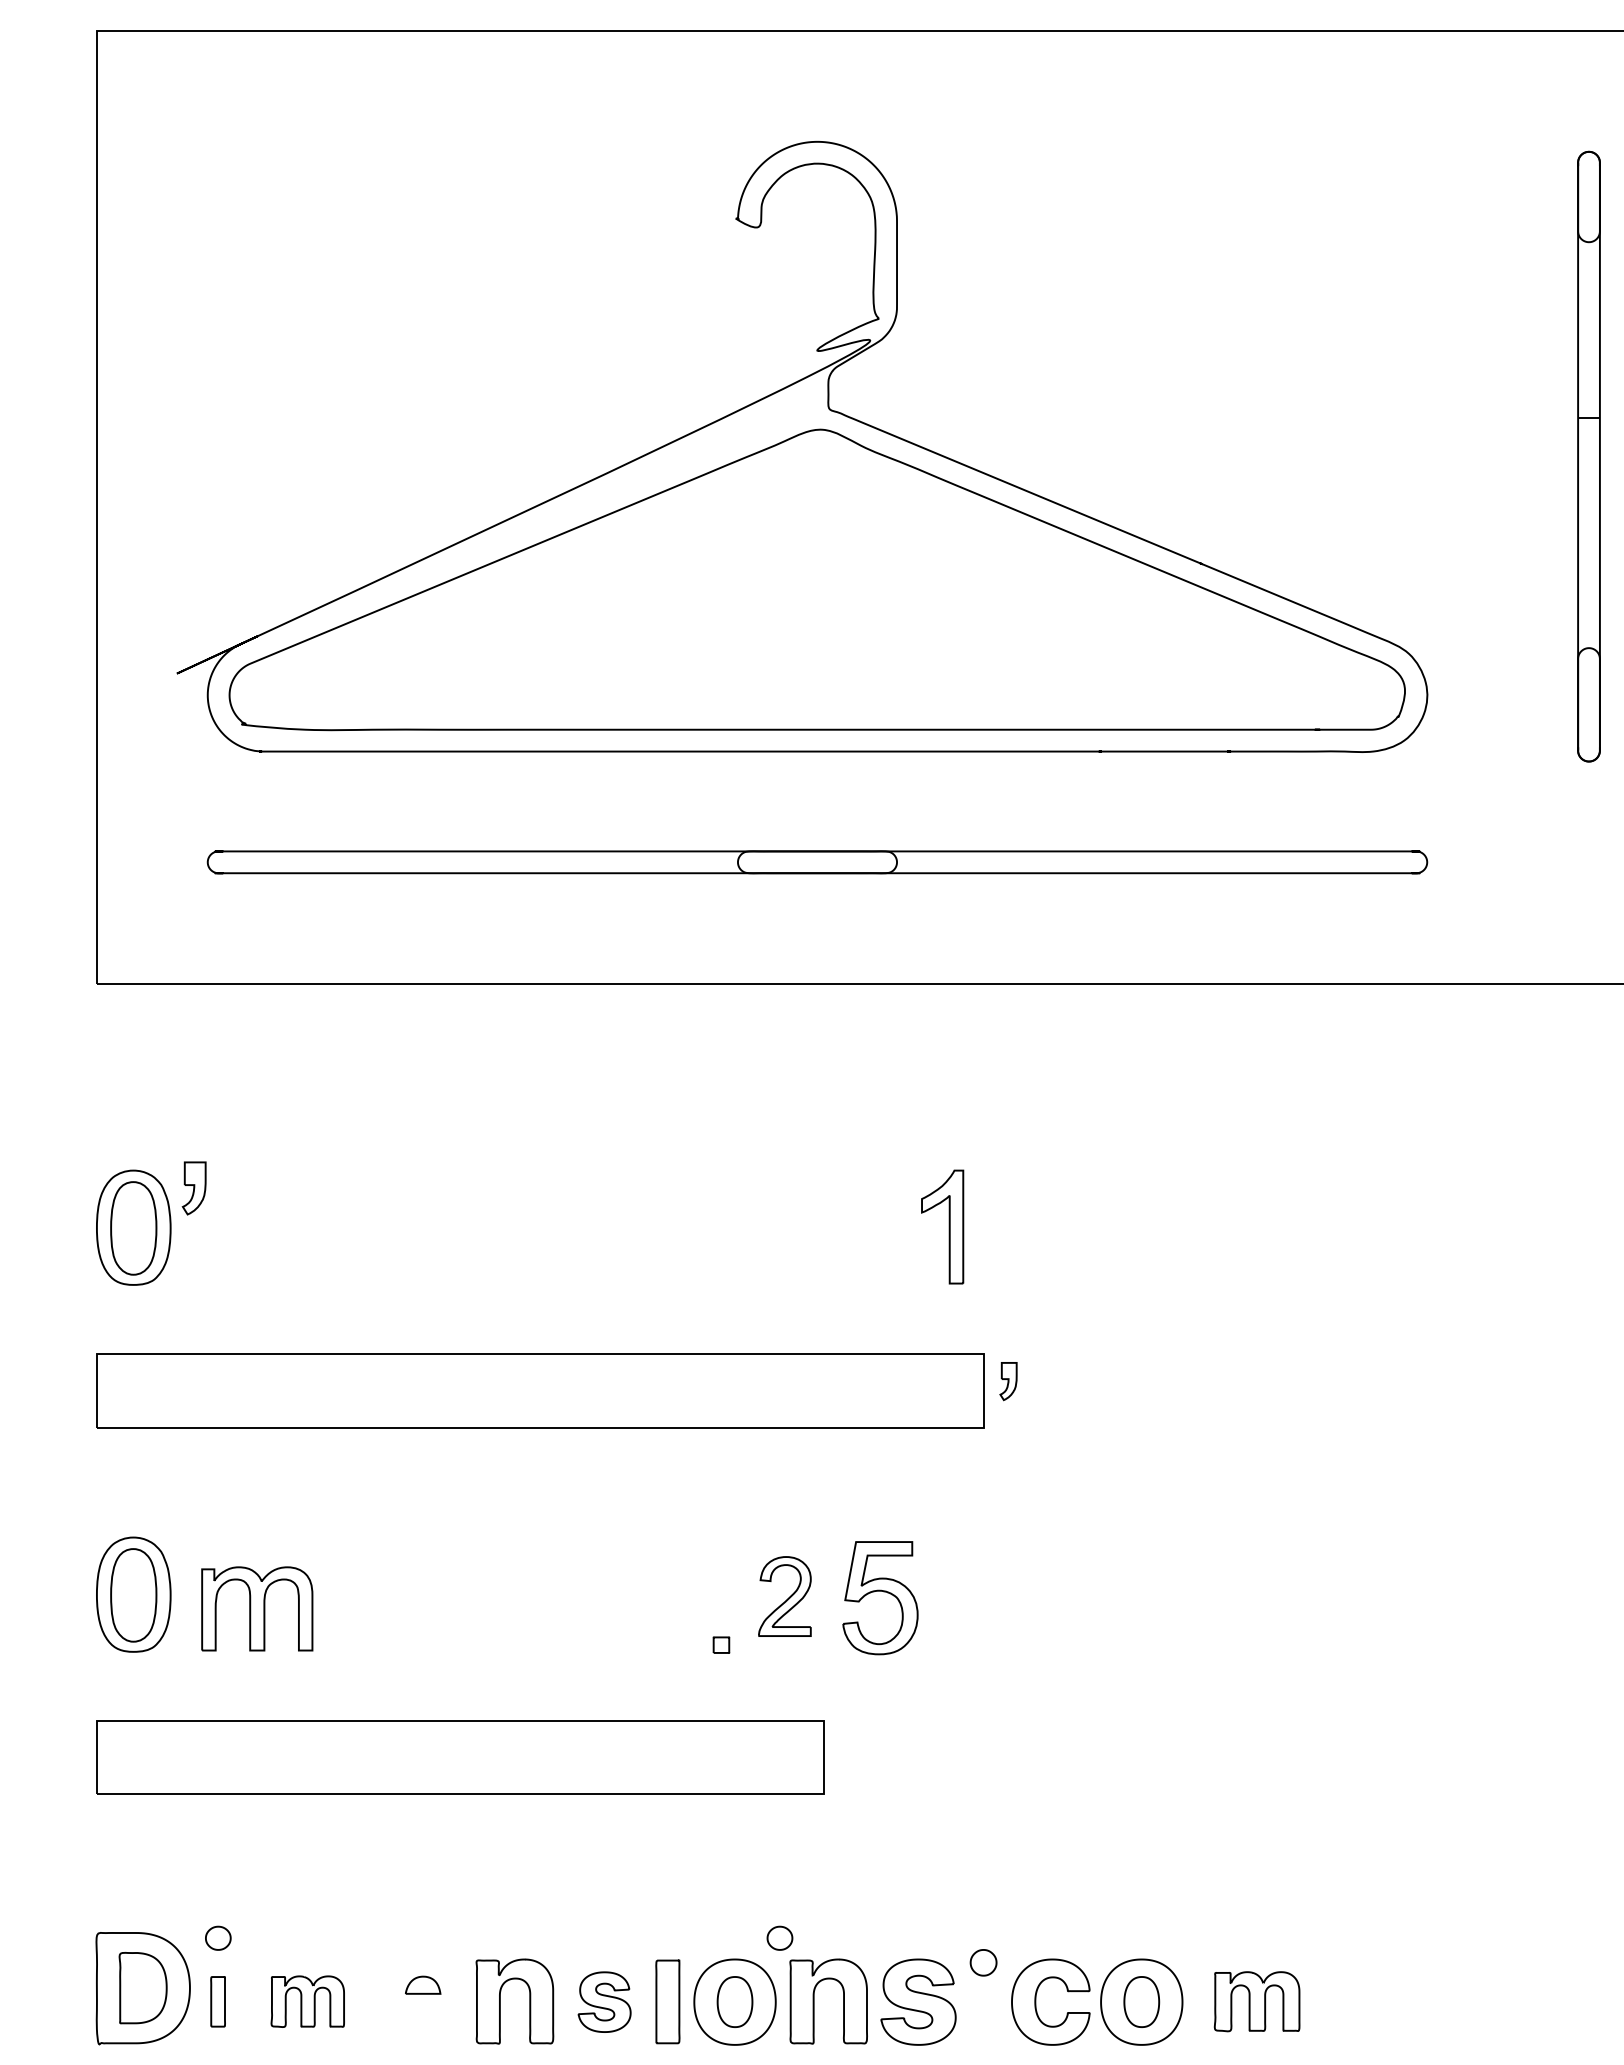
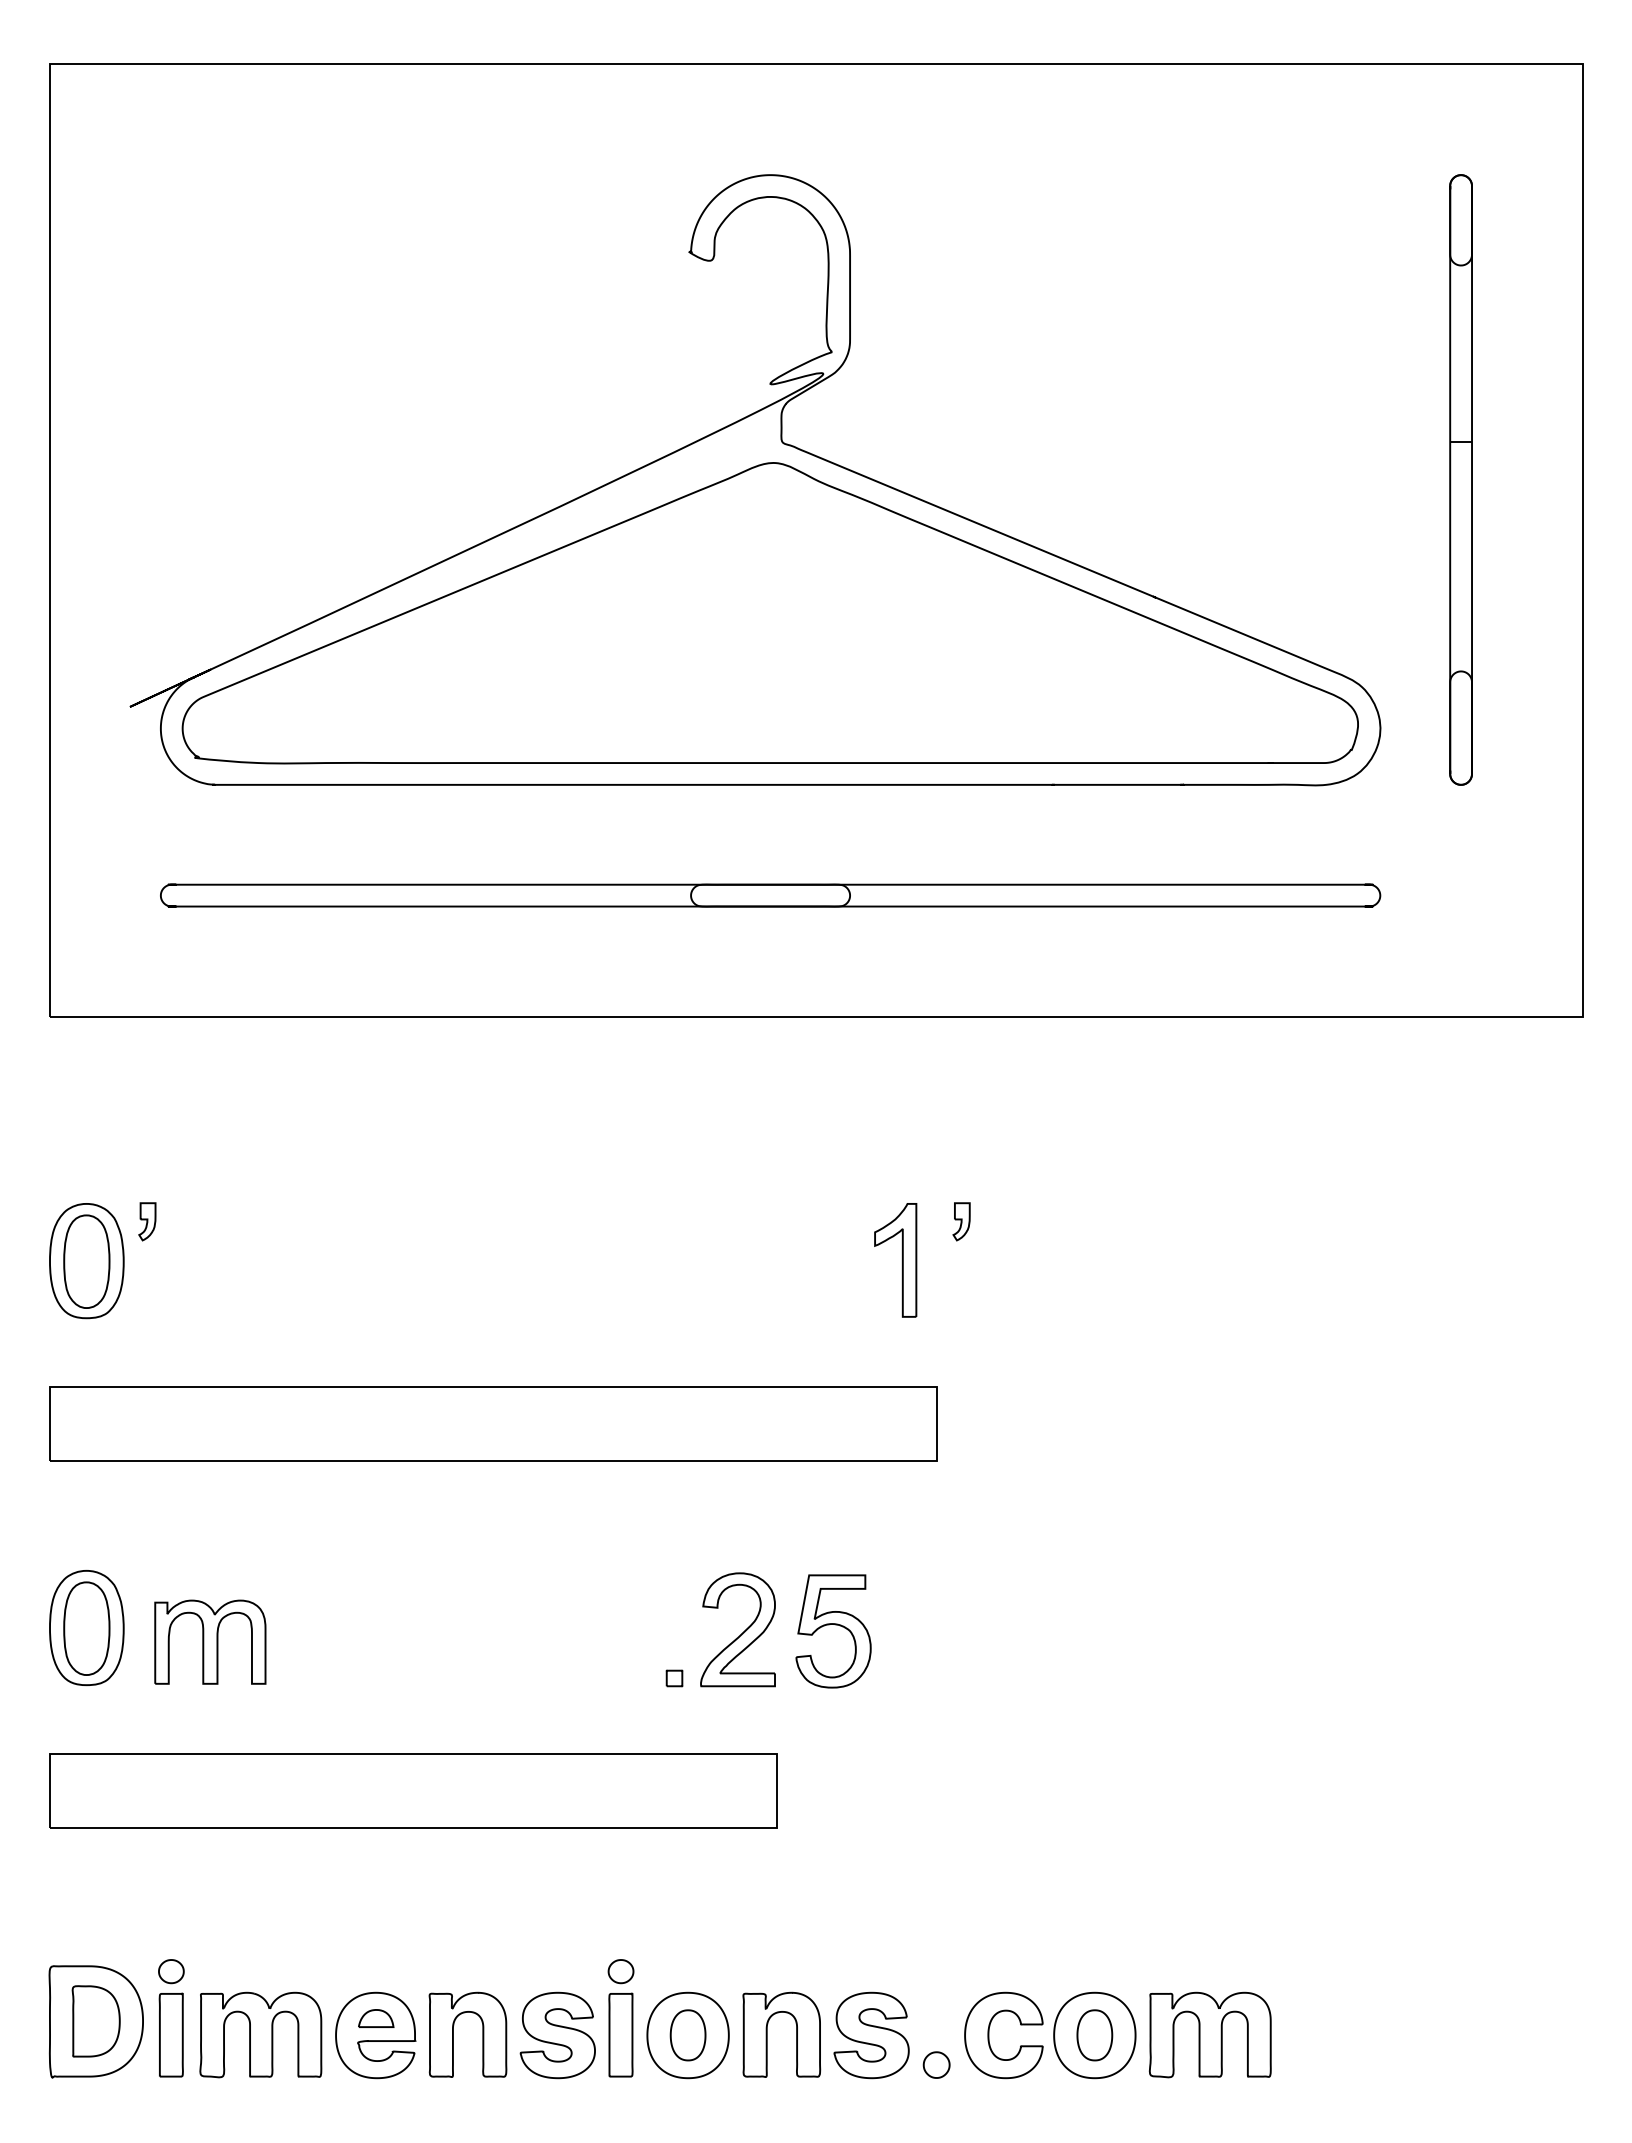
part: (1588, 456) -> (1460, 479), moved
part: (194, 1188) -> (147, 1221), size x0.71
part: (1008, 1381) -> (961, 1221), moved
part: (784, 1596) -> (737, 1629), size x1.43
part: (779, 1938) -> (620, 1971), moved
part: (983, 1962) -> (936, 2064), moved
part: (217, 2001) -> (170, 2034), size x1.67
part: (307, 2001) -> (260, 2034), size x1.67
part: (1256, 2001) -> (1209, 2034), size x1.43
part: (422, 2002) -> (375, 2035), added
part: (604, 2002) -> (557, 2035), size x1.43

